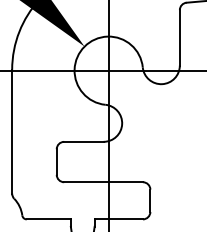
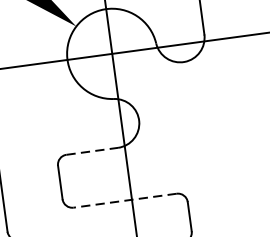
line: (83, 141) -> (91, 150), solid -> dashed
line: (103, 182) -> (125, 201), solid -> dashed

